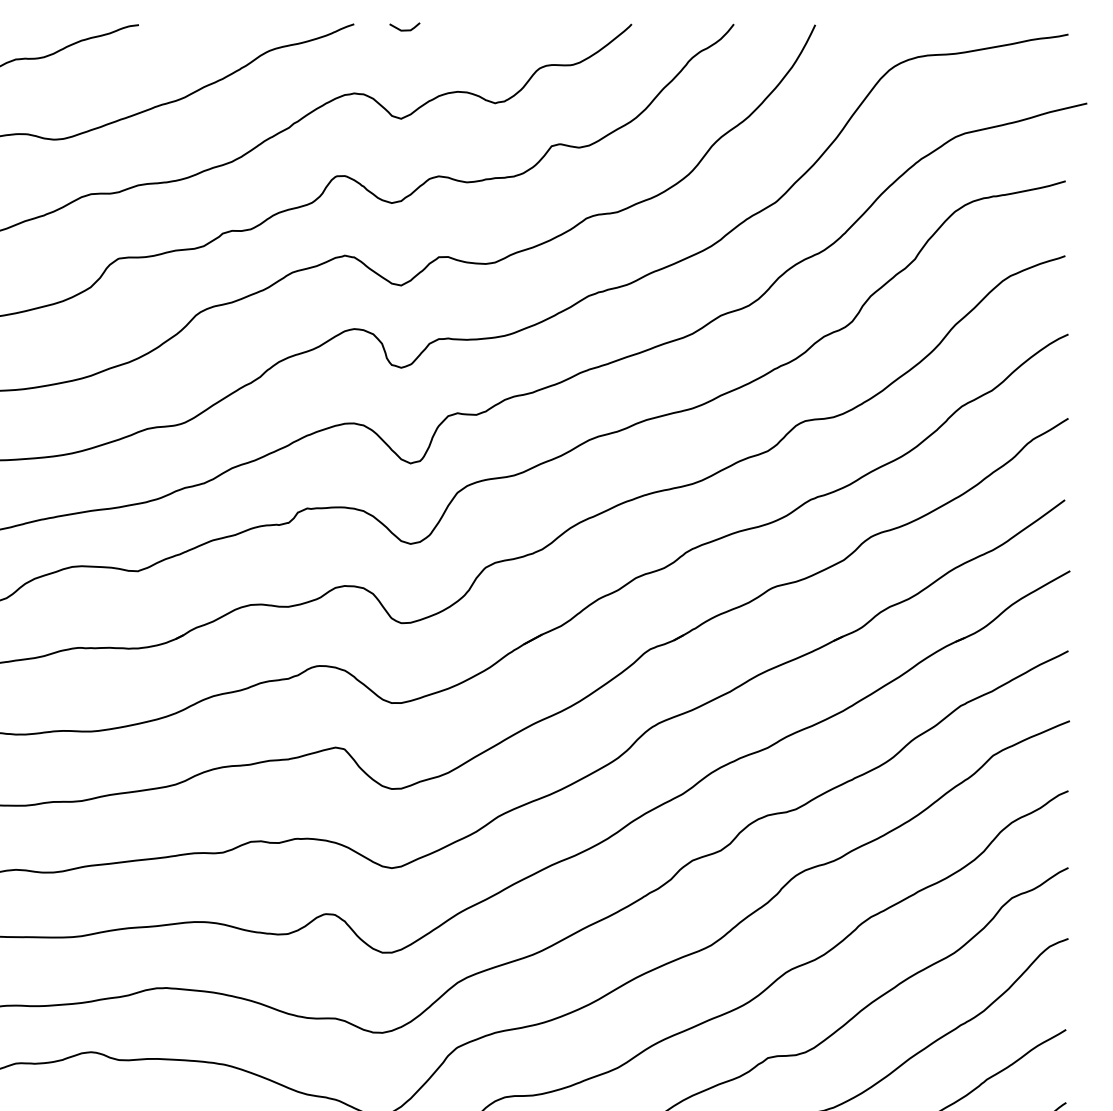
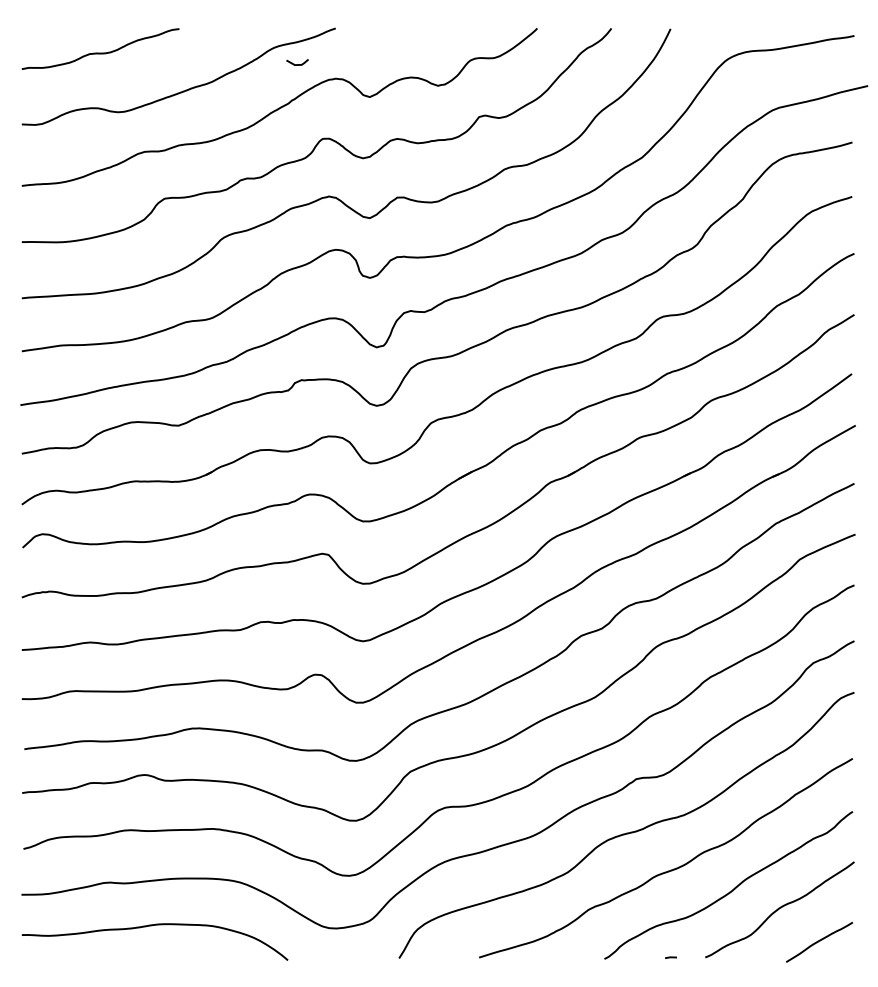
line: (404, 29) -> (297, 64), moved

